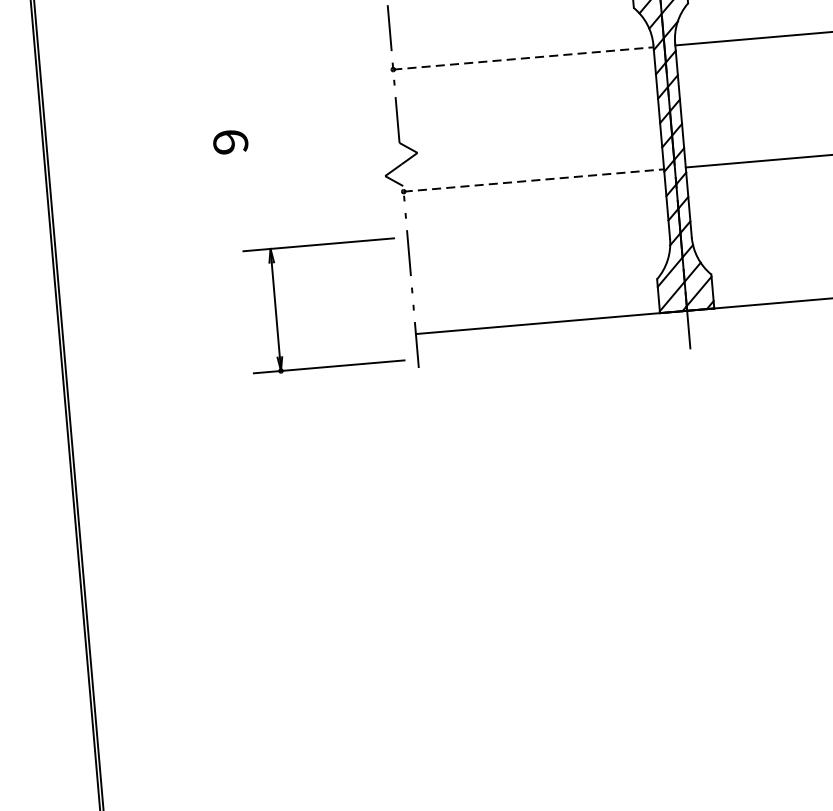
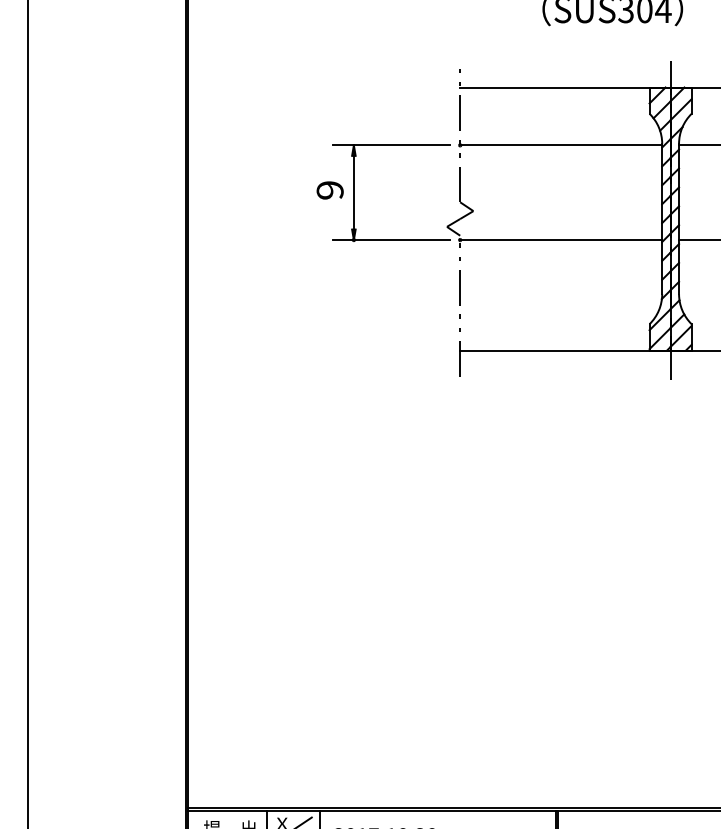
line: (523, 58) -> (561, 145), dashed -> solid
line: (534, 181) -> (561, 240), dashed -> solid
part: (276, 309) -> (354, 192), moved

